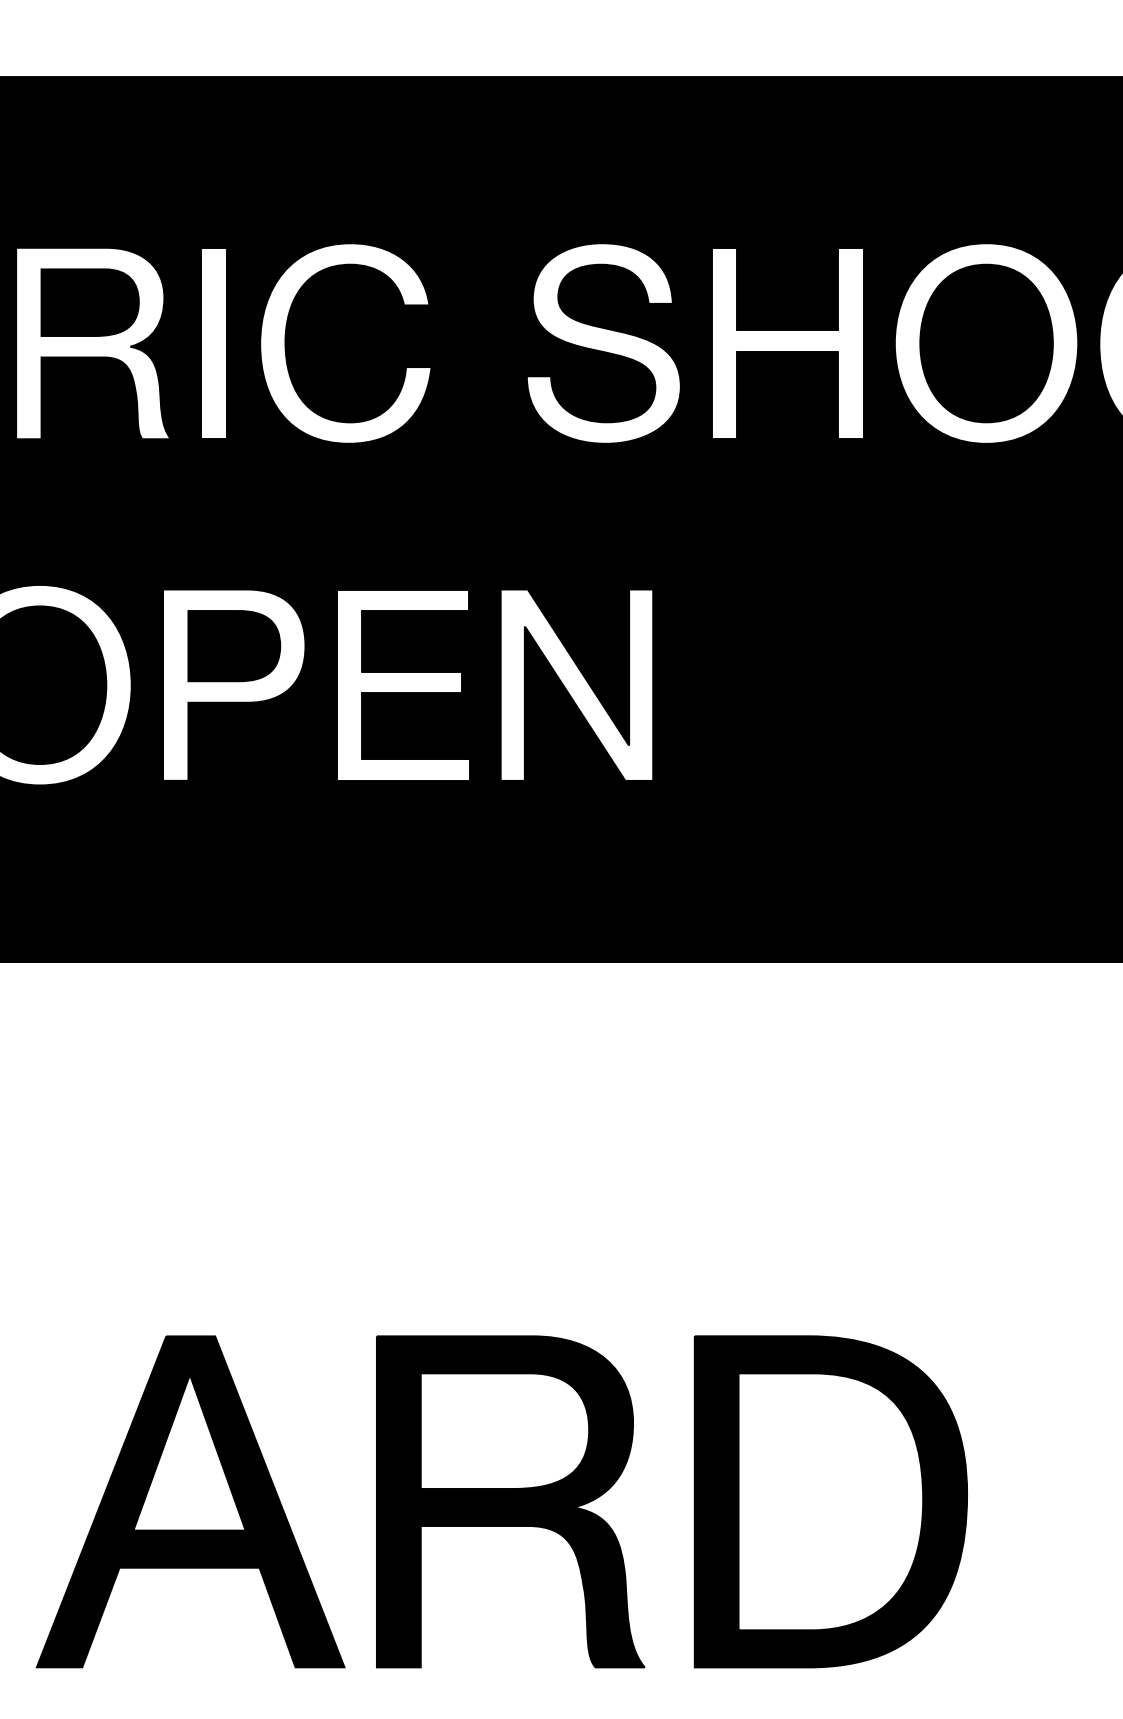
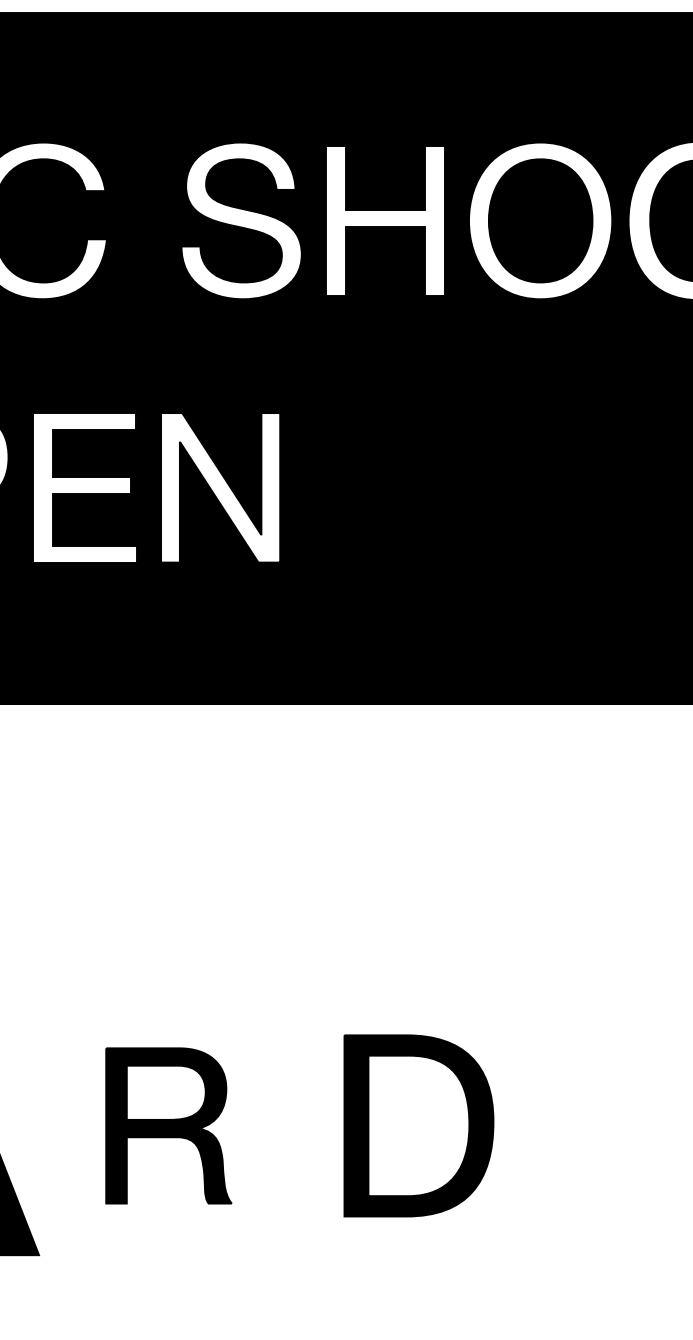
part: (510, 1501) -> (168, 1125), size x0.6
part: (830, 1501) -> (418, 1125), size x0.7

